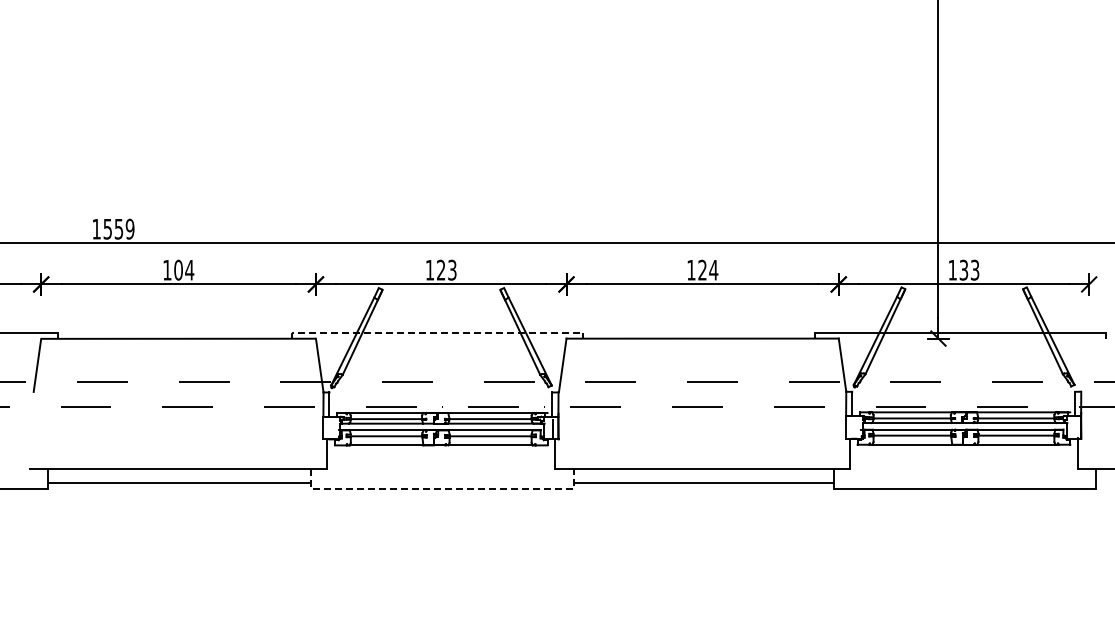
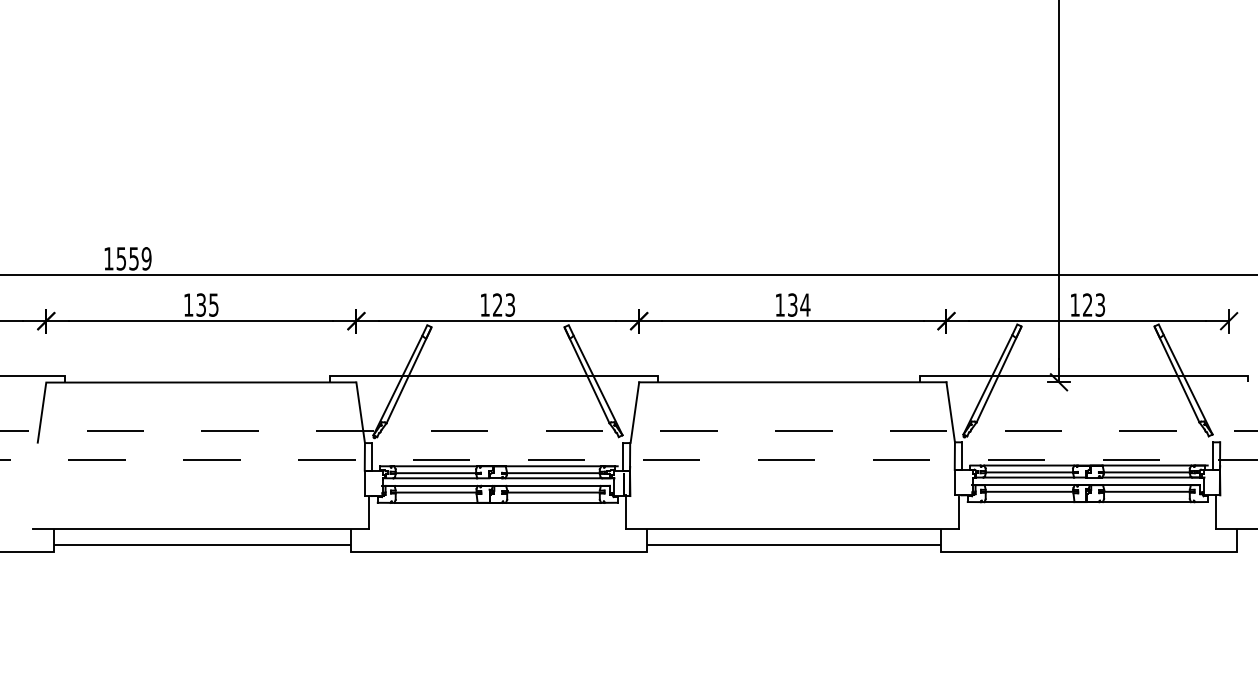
text: (184, 269) -> (207, 304), 104 -> 135
text: (702, 270) -> (792, 305), 124 -> 134
text: (963, 270) -> (1087, 305), 133 -> 123
line: (438, 333) -> (494, 376), dashed -> solid
line: (443, 489) -> (500, 552), dashed -> solid

